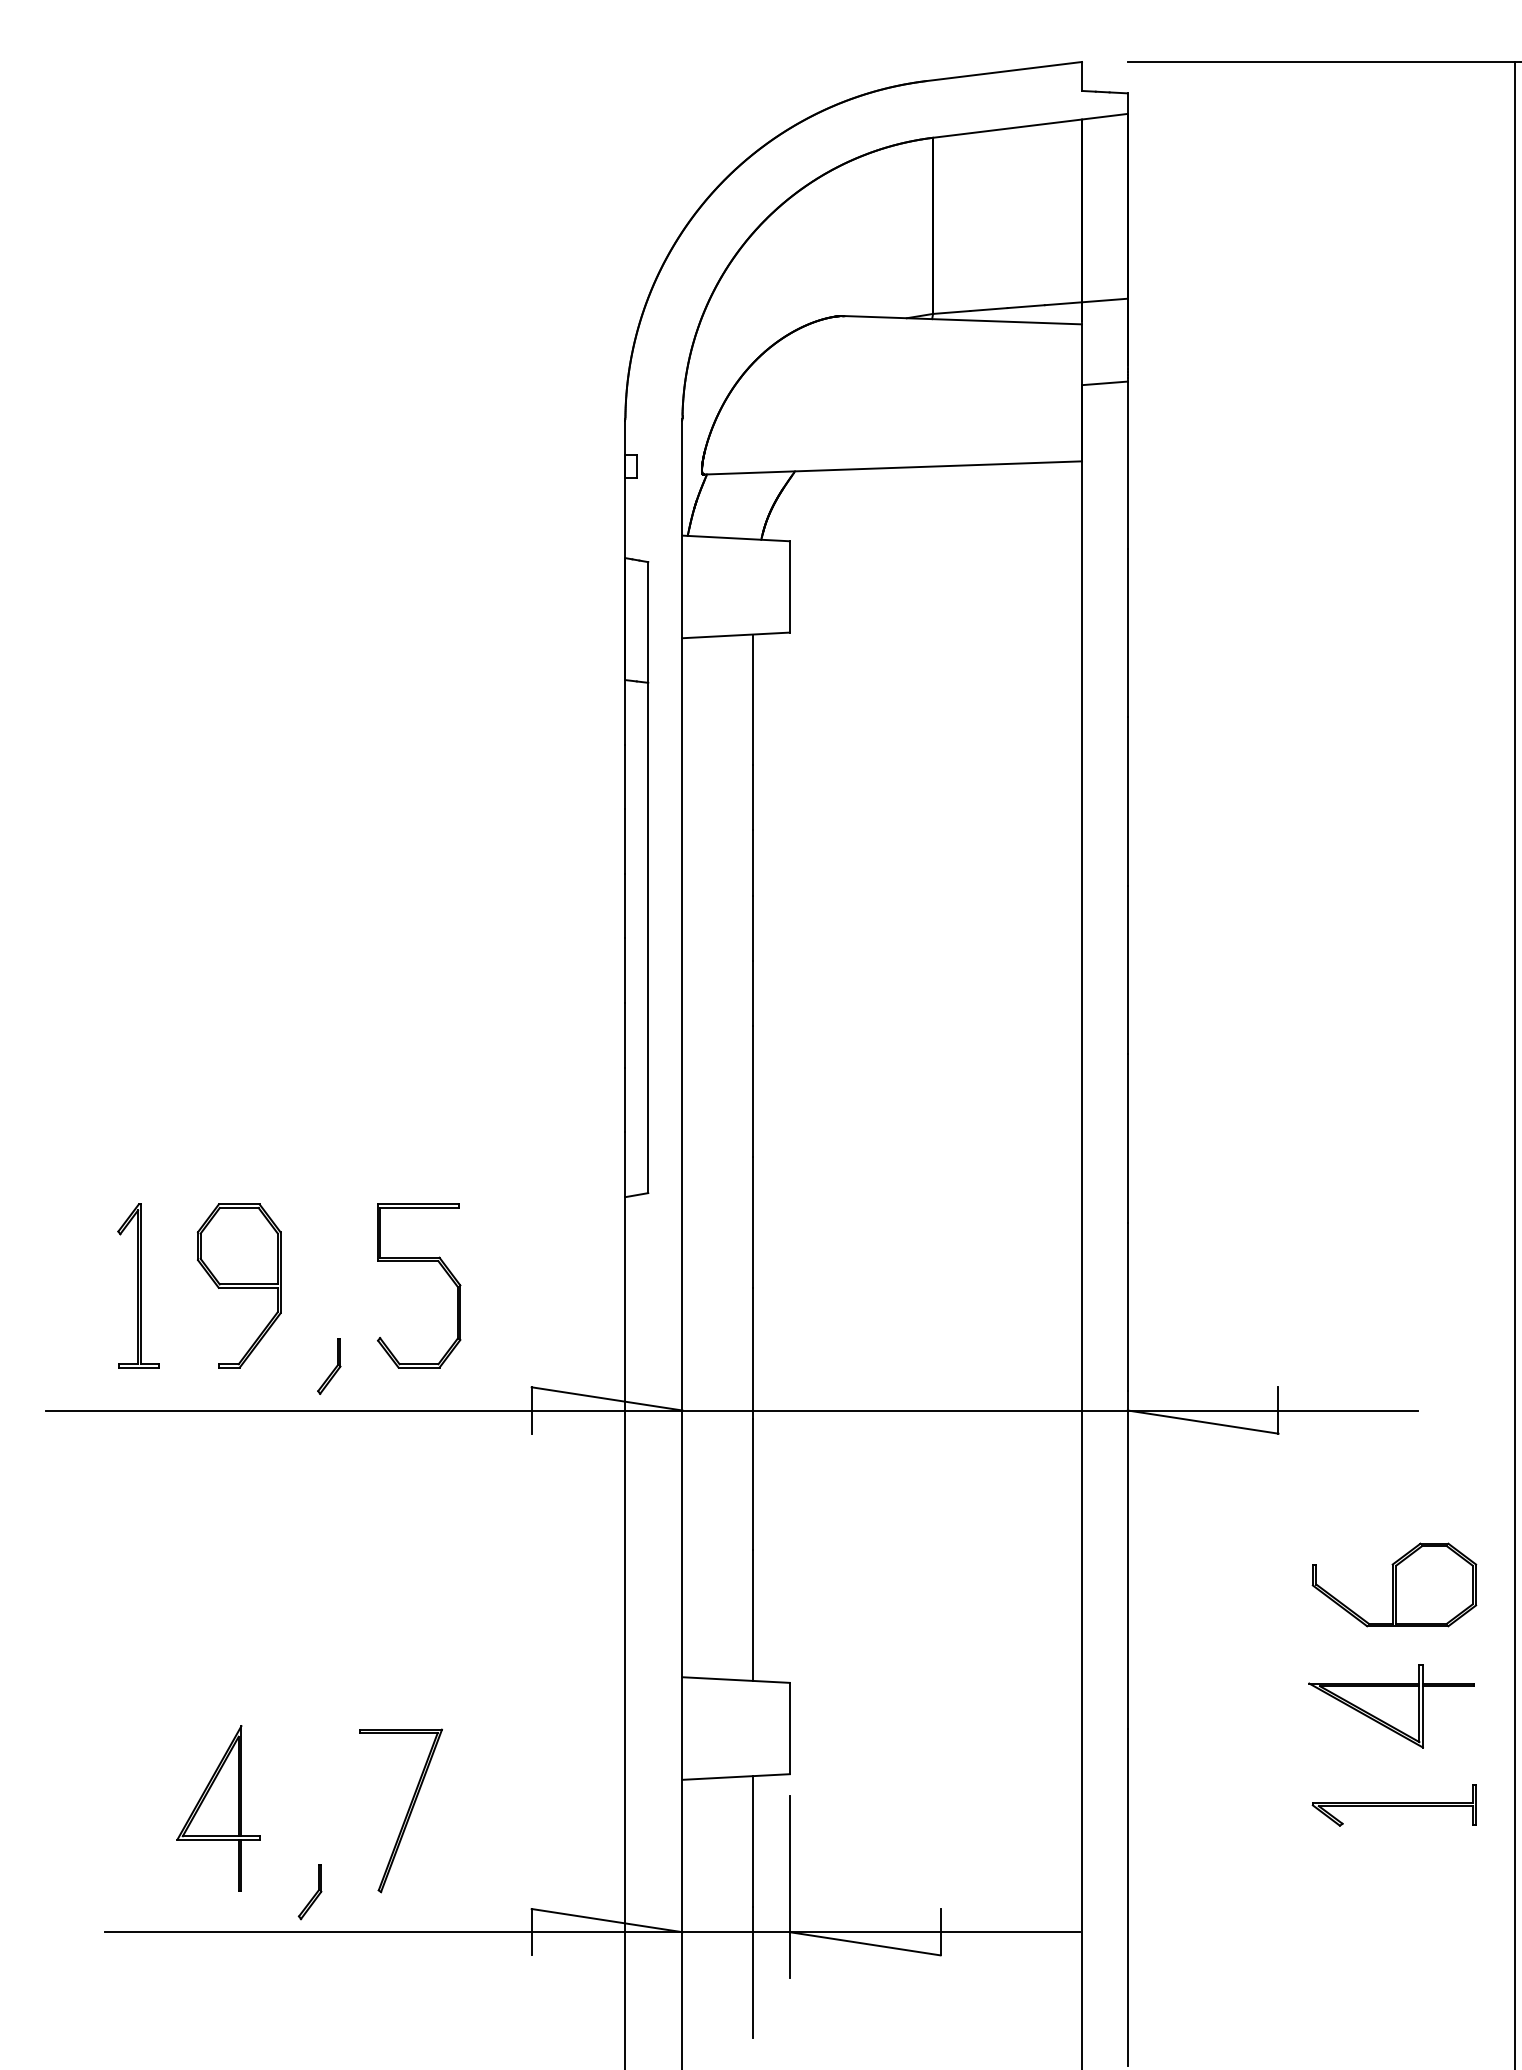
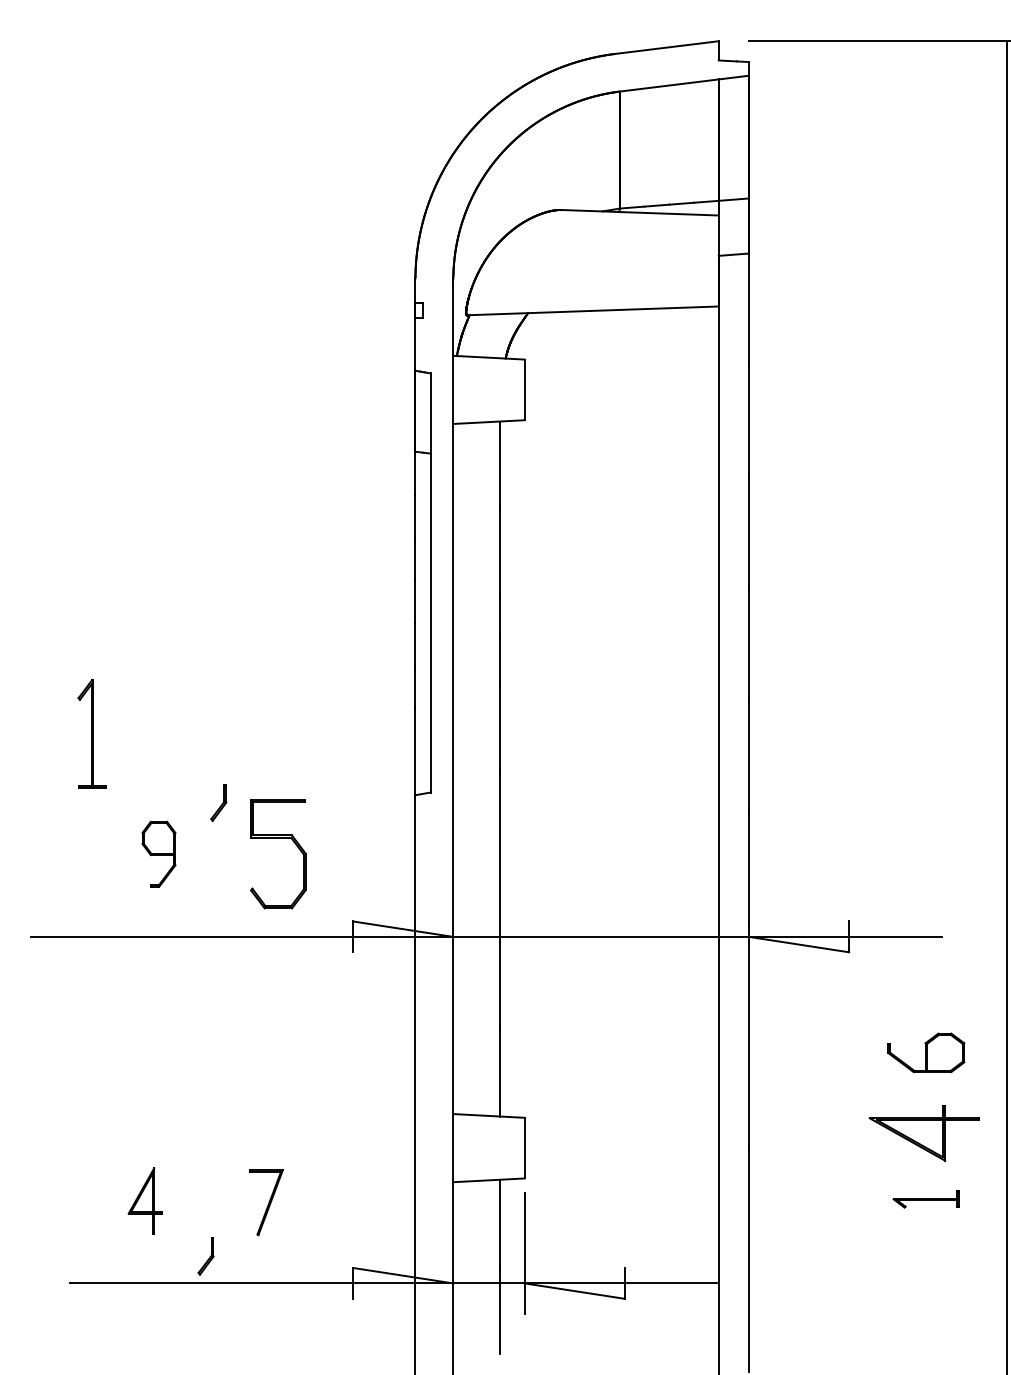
part: (137, 1284) -> (91, 733), moved
part: (238, 1286) -> (158, 854), size x0.6
part: (328, 1366) -> (218, 802), moved
part: (1394, 1584) -> (926, 1052), size x0.7
part: (1393, 1805) -> (925, 1199), size x0.6
part: (217, 1807) -> (144, 1200), size x0.6
part: (401, 1810) -> (266, 1202), size x0.6

